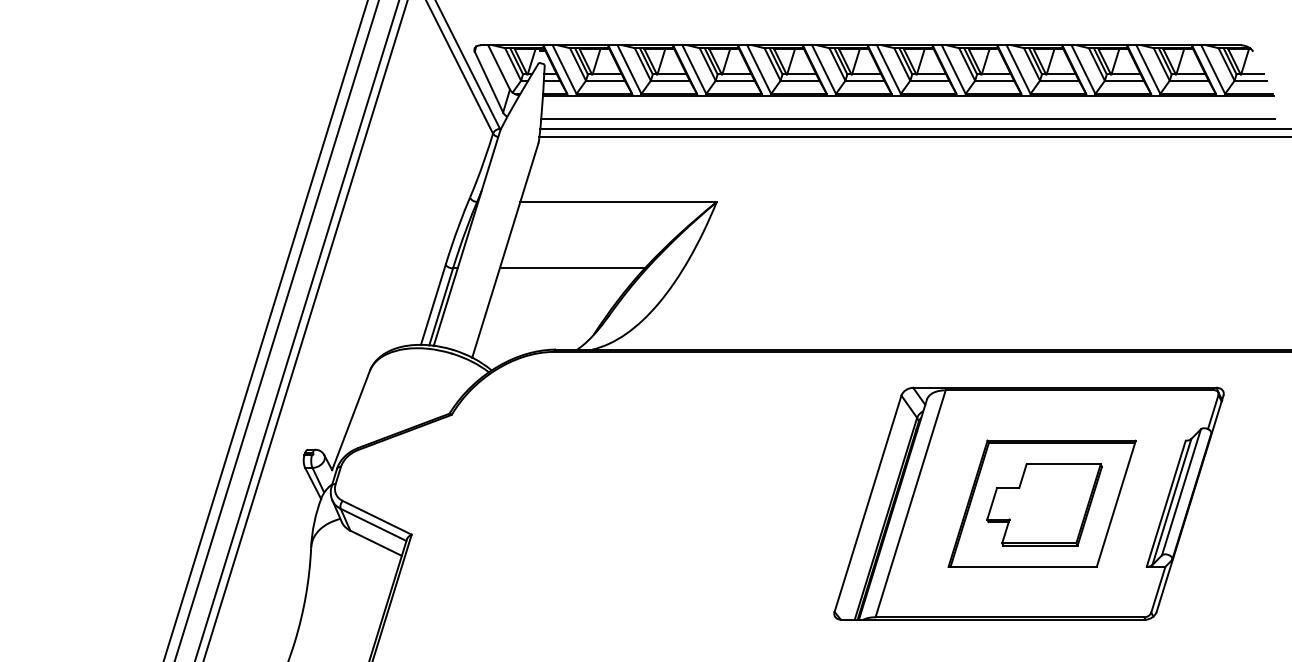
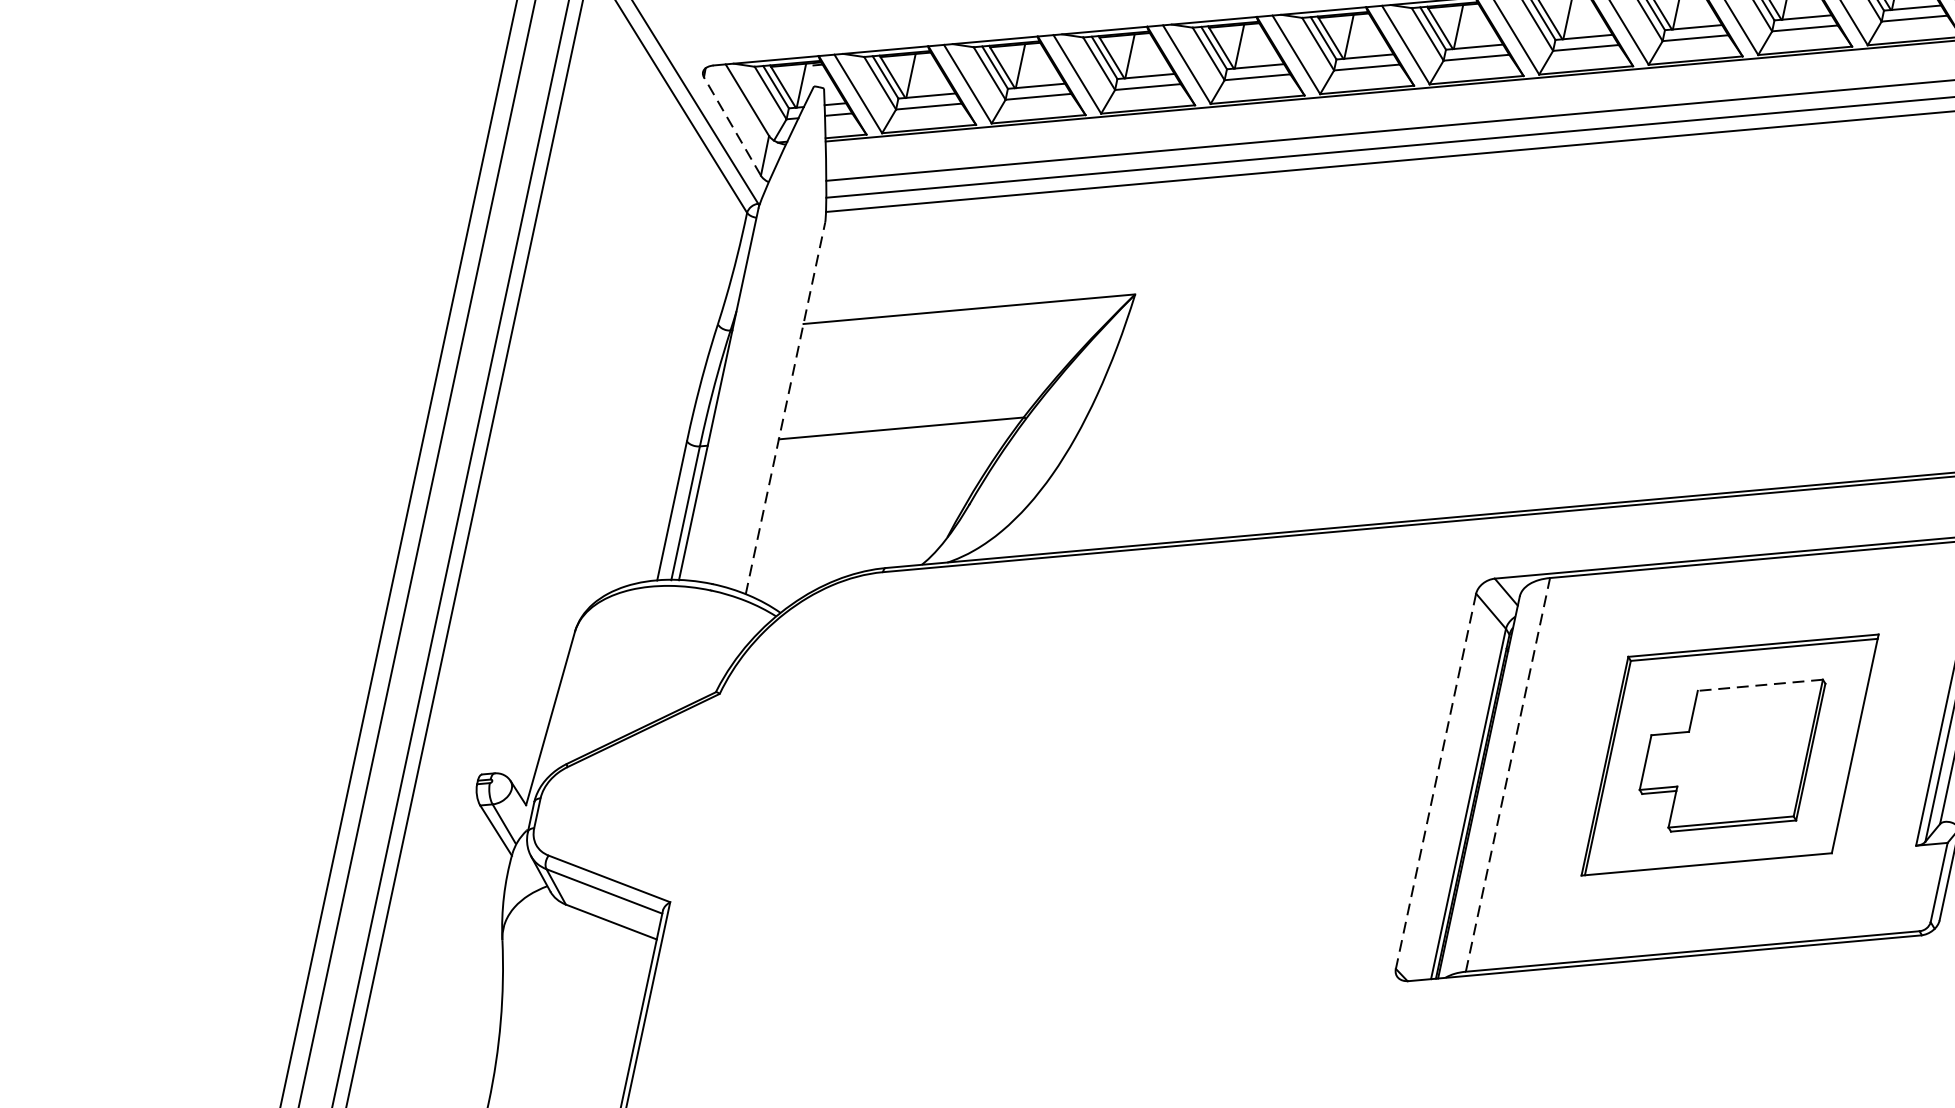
line: (488, 82) -> (731, 127), solid -> dashed
line: (505, 250) -> (785, 408), solid -> dashed
line: (1063, 464) -> (1760, 685), solid -> dashed
line: (910, 503) -> (1507, 774), solid -> dashed
line: (867, 504) -> (1435, 782), solid -> dashed

